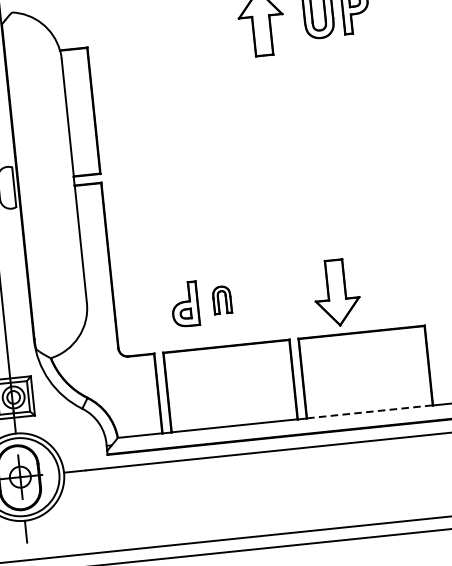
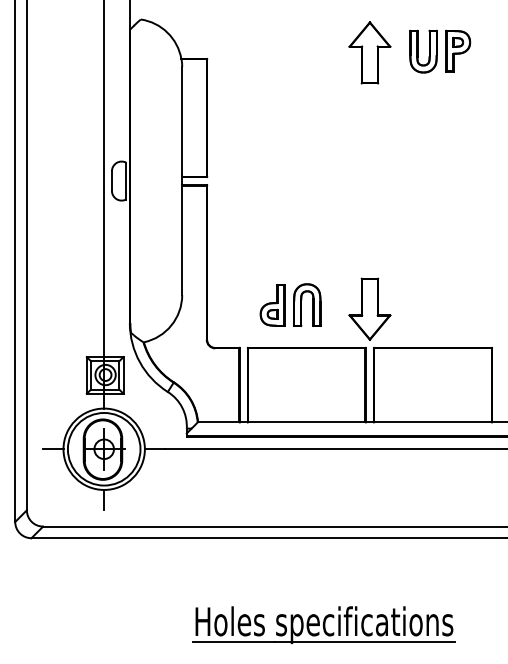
part: (336, 292) -> (369, 308), moved
part: (222, 299) -> (307, 304), size x1.67
line: (370, 412) -> (433, 422), dashed -> solid

